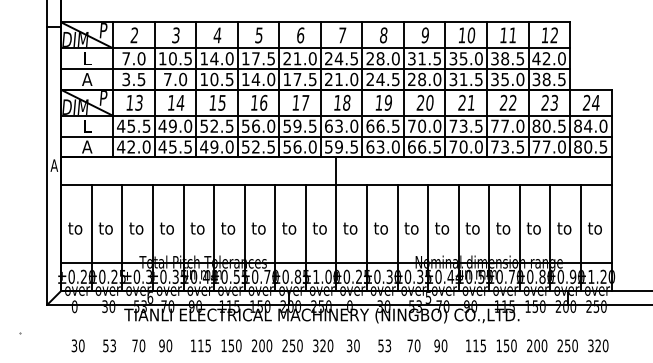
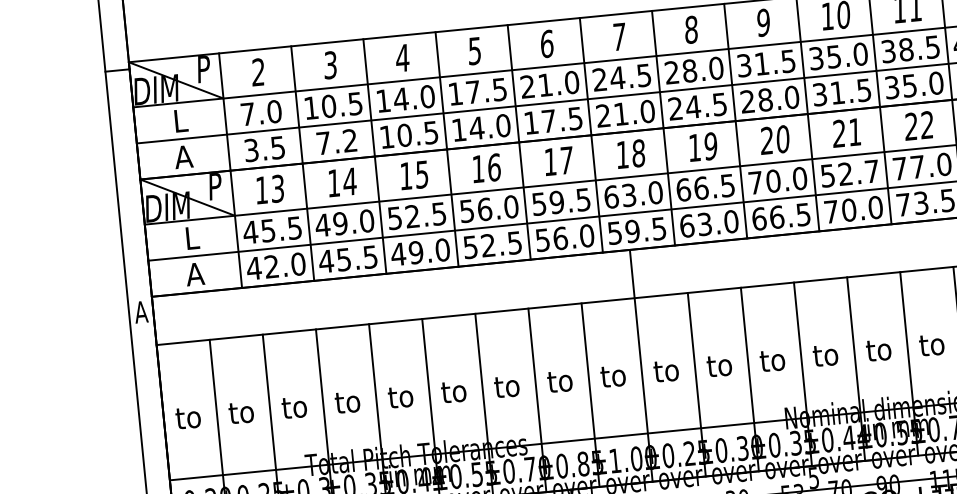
text: (183, 79) -> (350, 140), 7.0 -> 7.2
text: (465, 125) -> (848, 172), 73.5 -> 52.7

